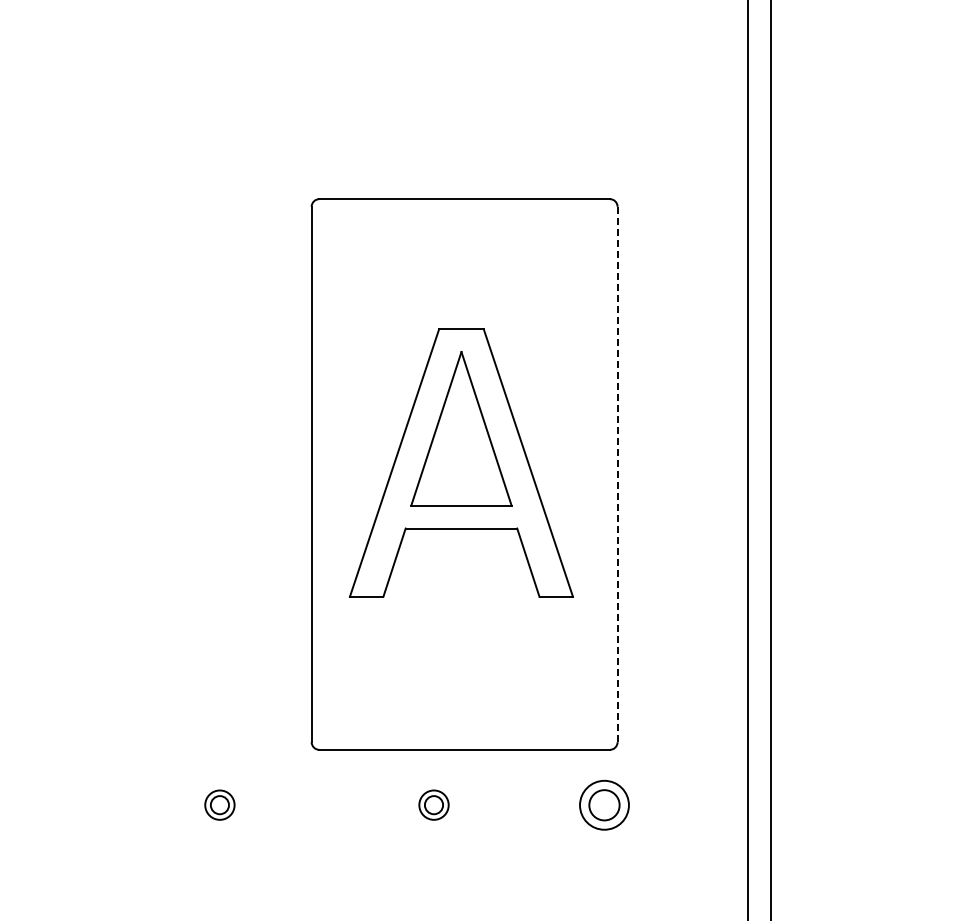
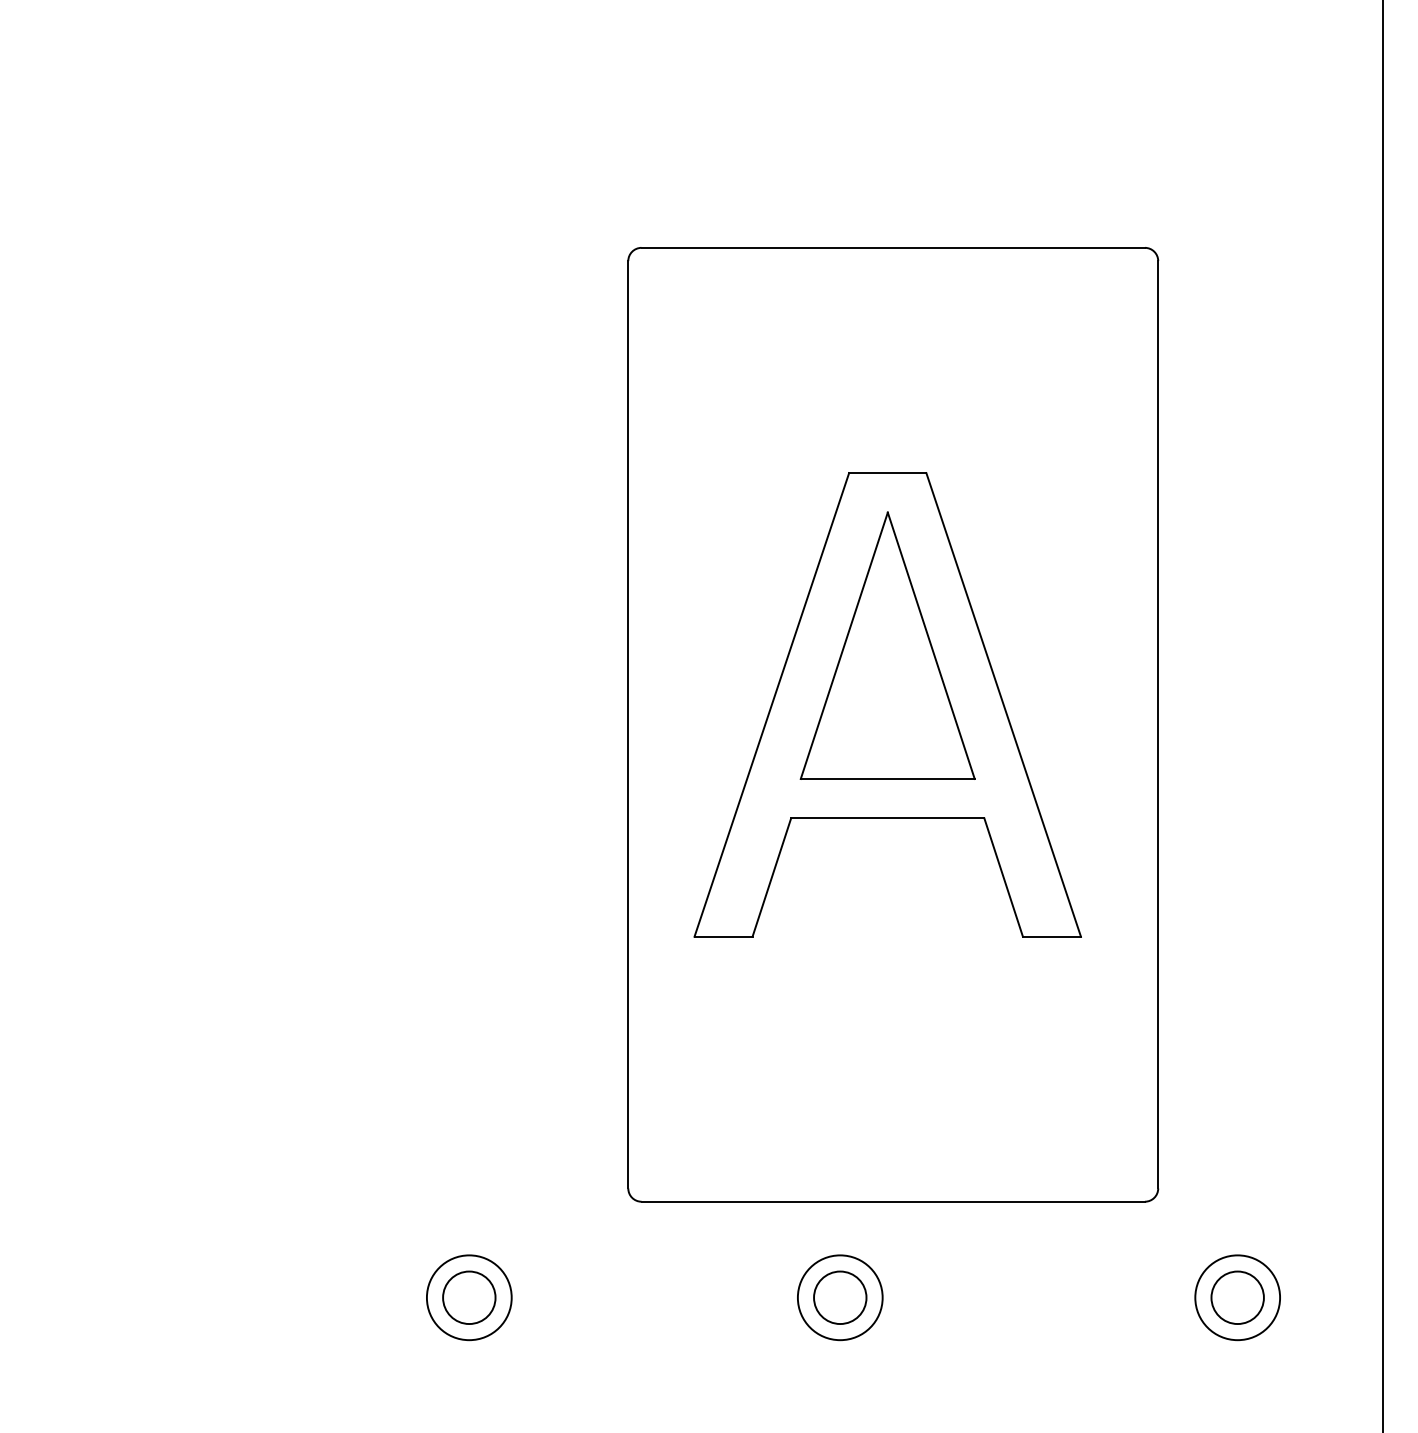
line: (617, 474) -> (1158, 724), dashed -> solid
part: (219, 804) -> (468, 1296), size x1.67
part: (433, 804) -> (839, 1296), size x1.67
part: (604, 804) -> (1237, 1296), moved

